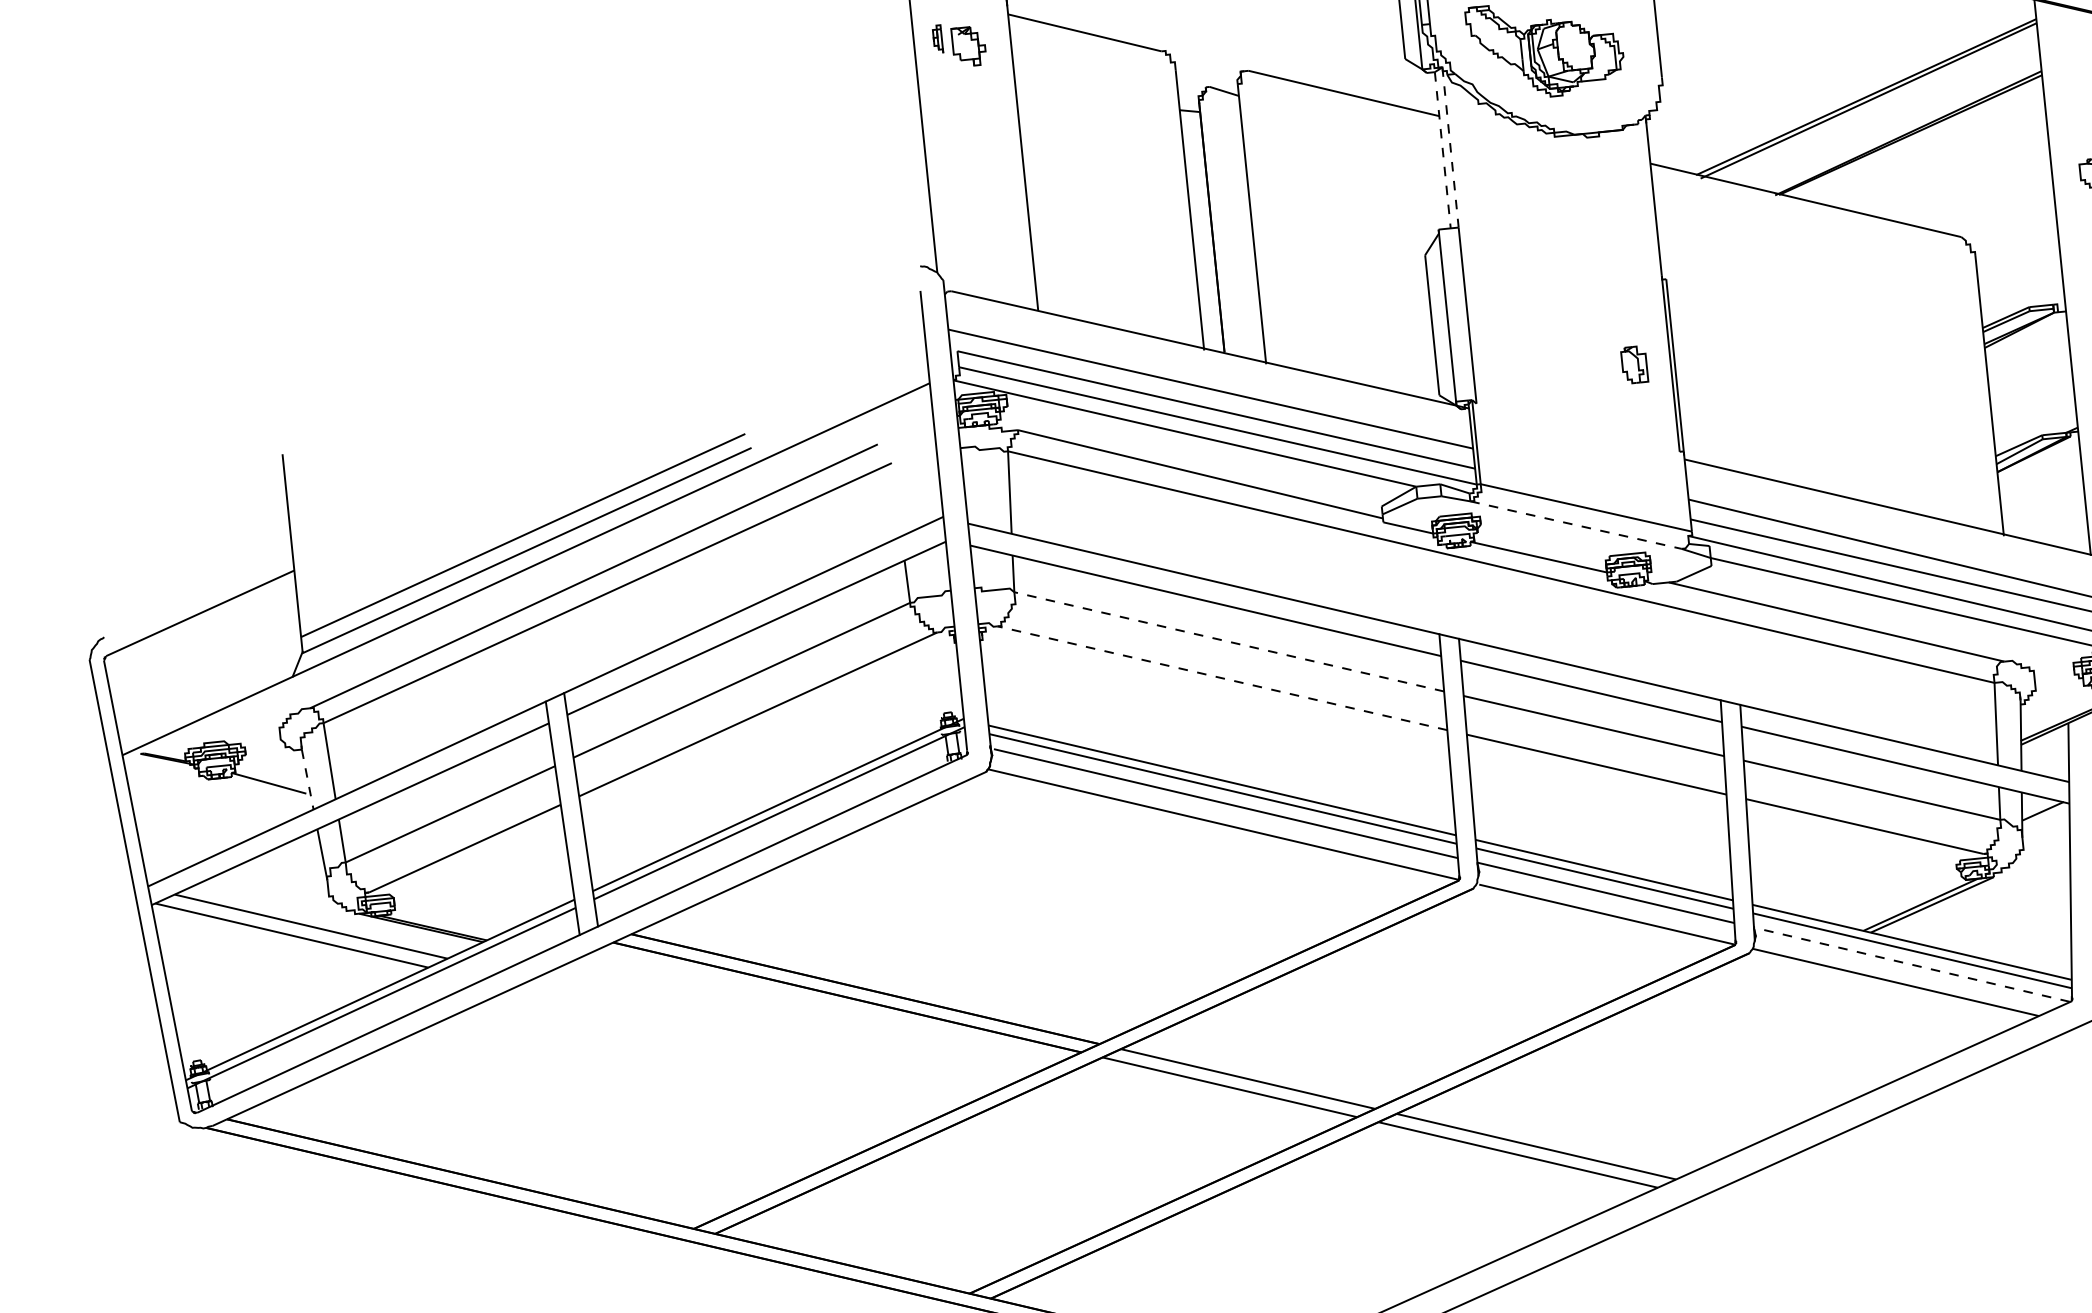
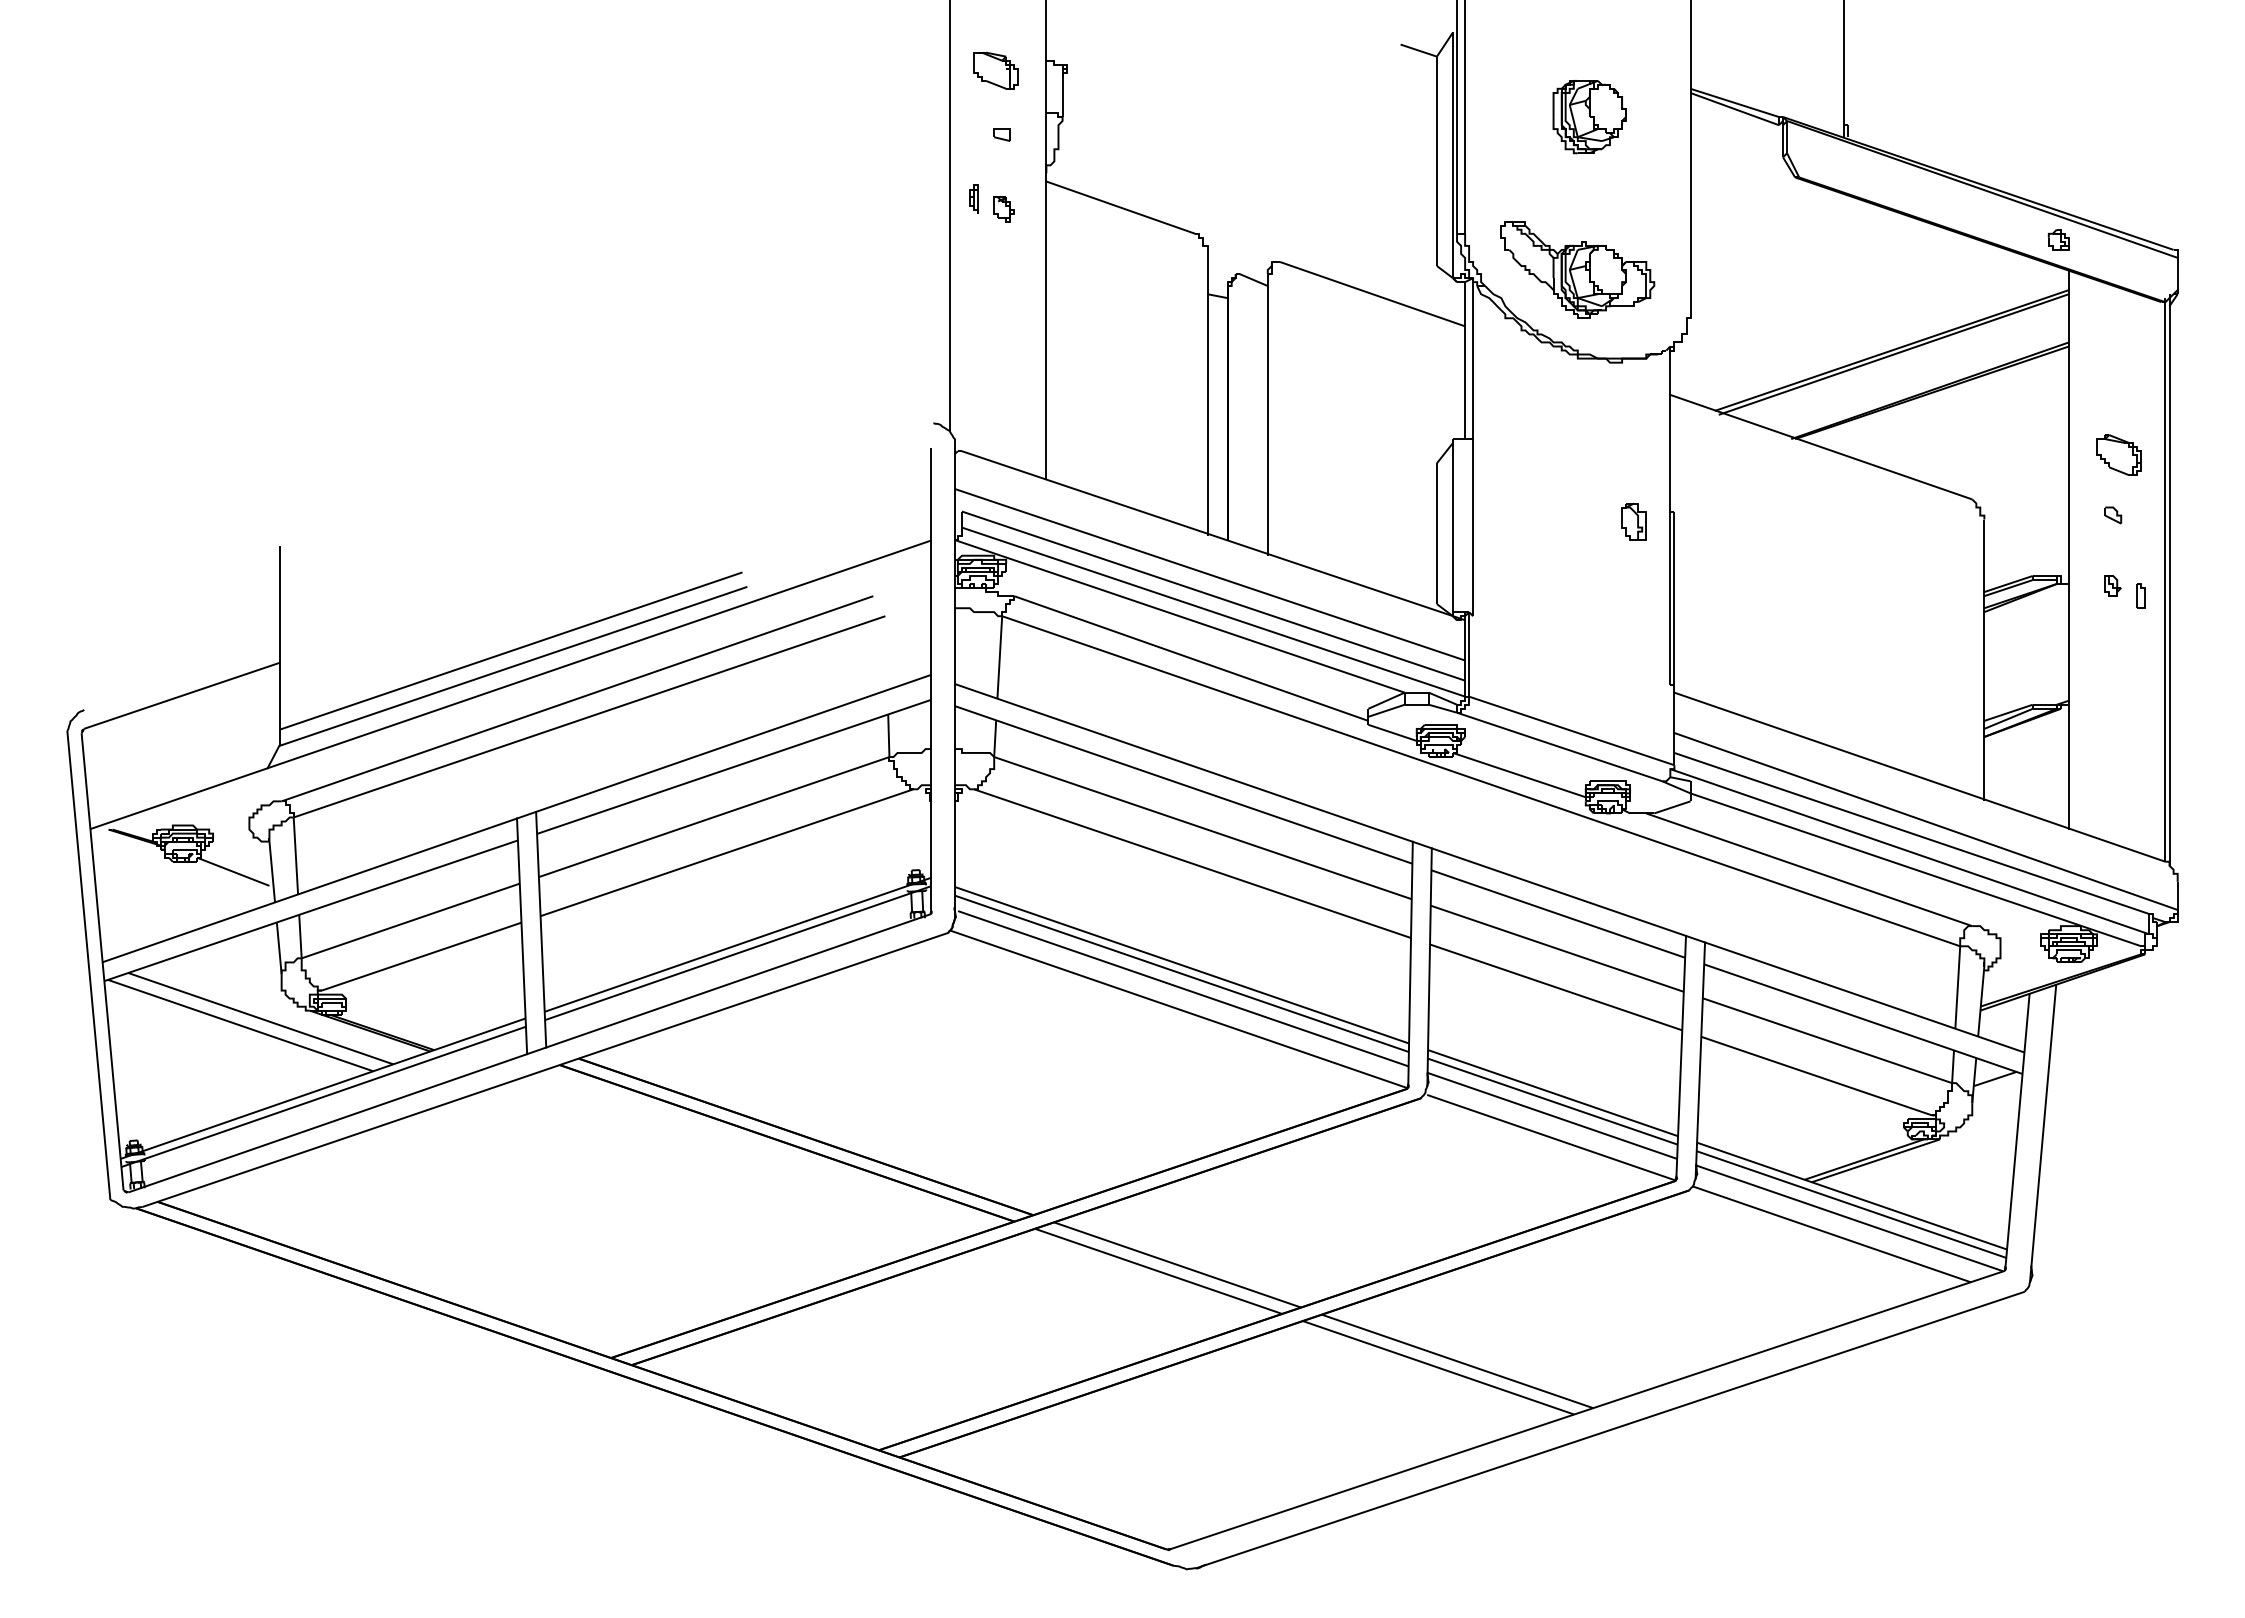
part: (968, 46) -> (1003, 209), size x0.62
line: (1451, 148) -> (1473, 359), dashed -> solid
line: (1443, 150) -> (1465, 360), dashed -> solid
part: (1633, 364) -> (1633, 521), moved
line: (1576, 525) -> (1560, 747), dashed -> solid
line: (1228, 642) -> (1202, 828), dashed -> solid
line: (1222, 678) -> (1192, 863), dashed -> solid
line: (308, 780) -> (272, 872), dashed -> solid
line: (1911, 964) -> (1849, 1218), dashed -> solid

